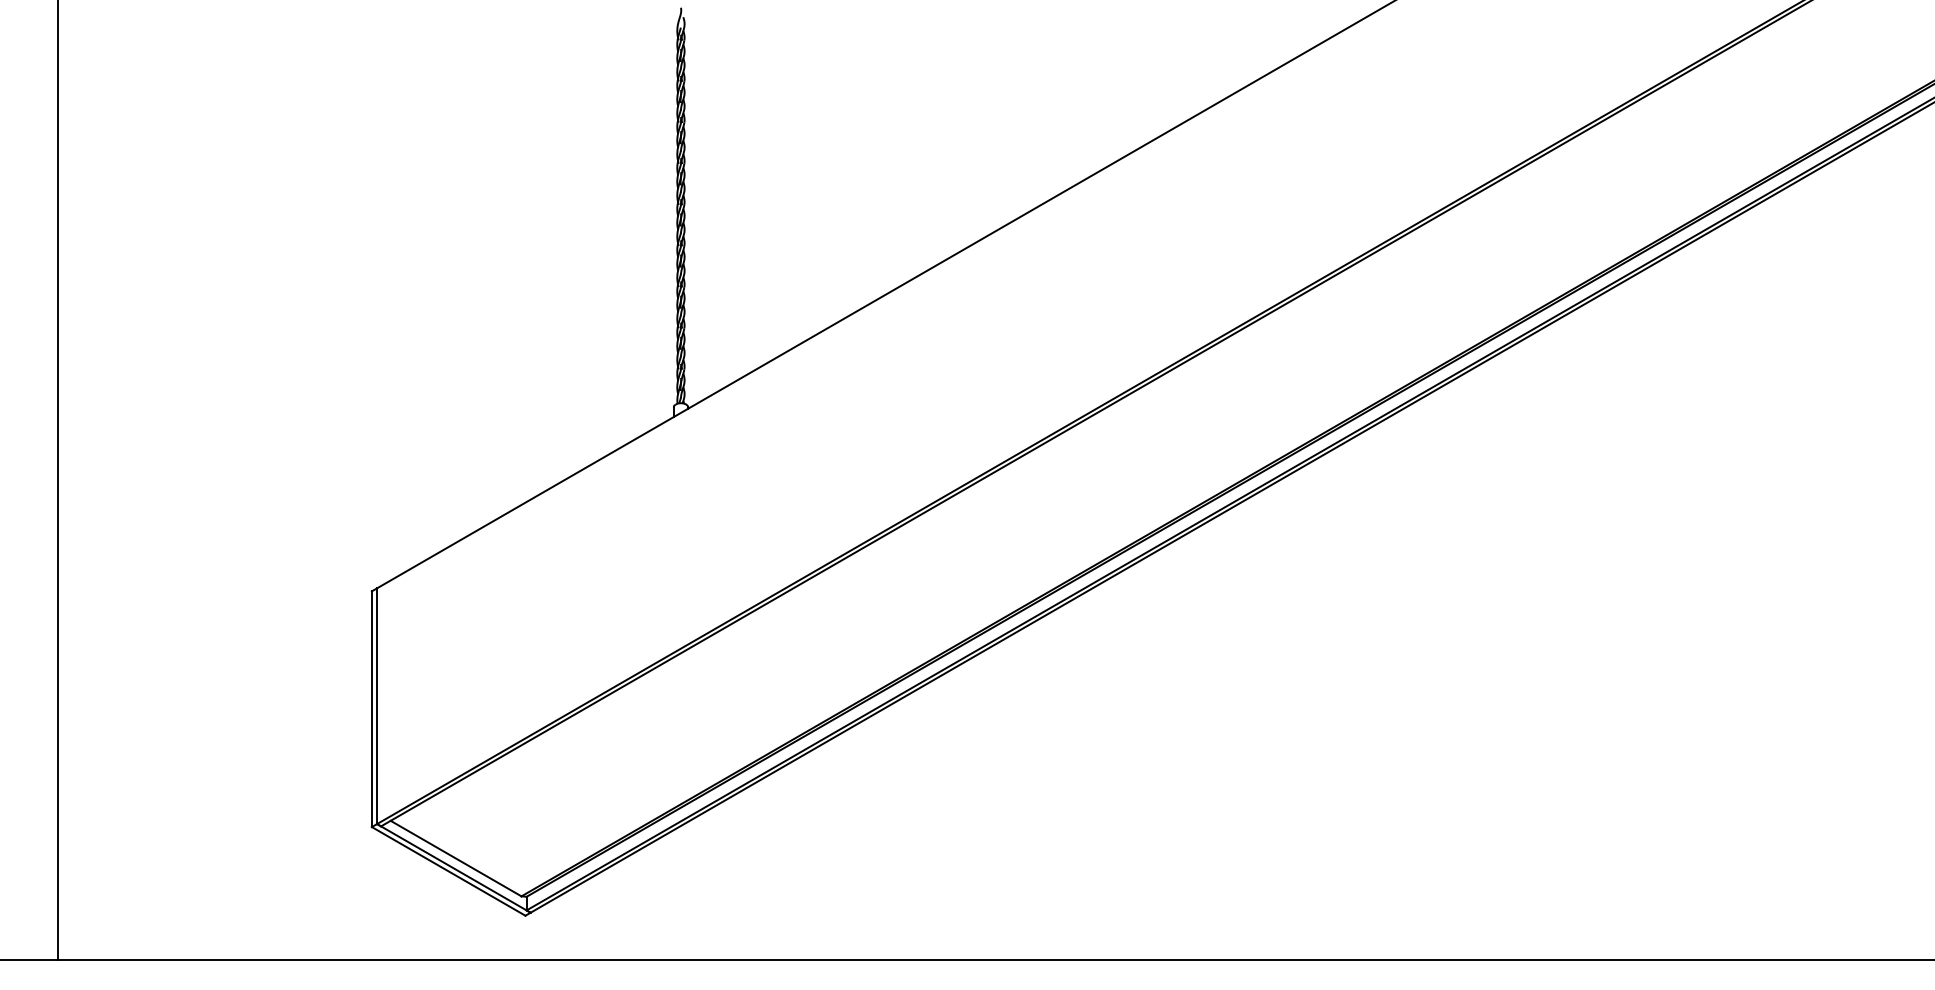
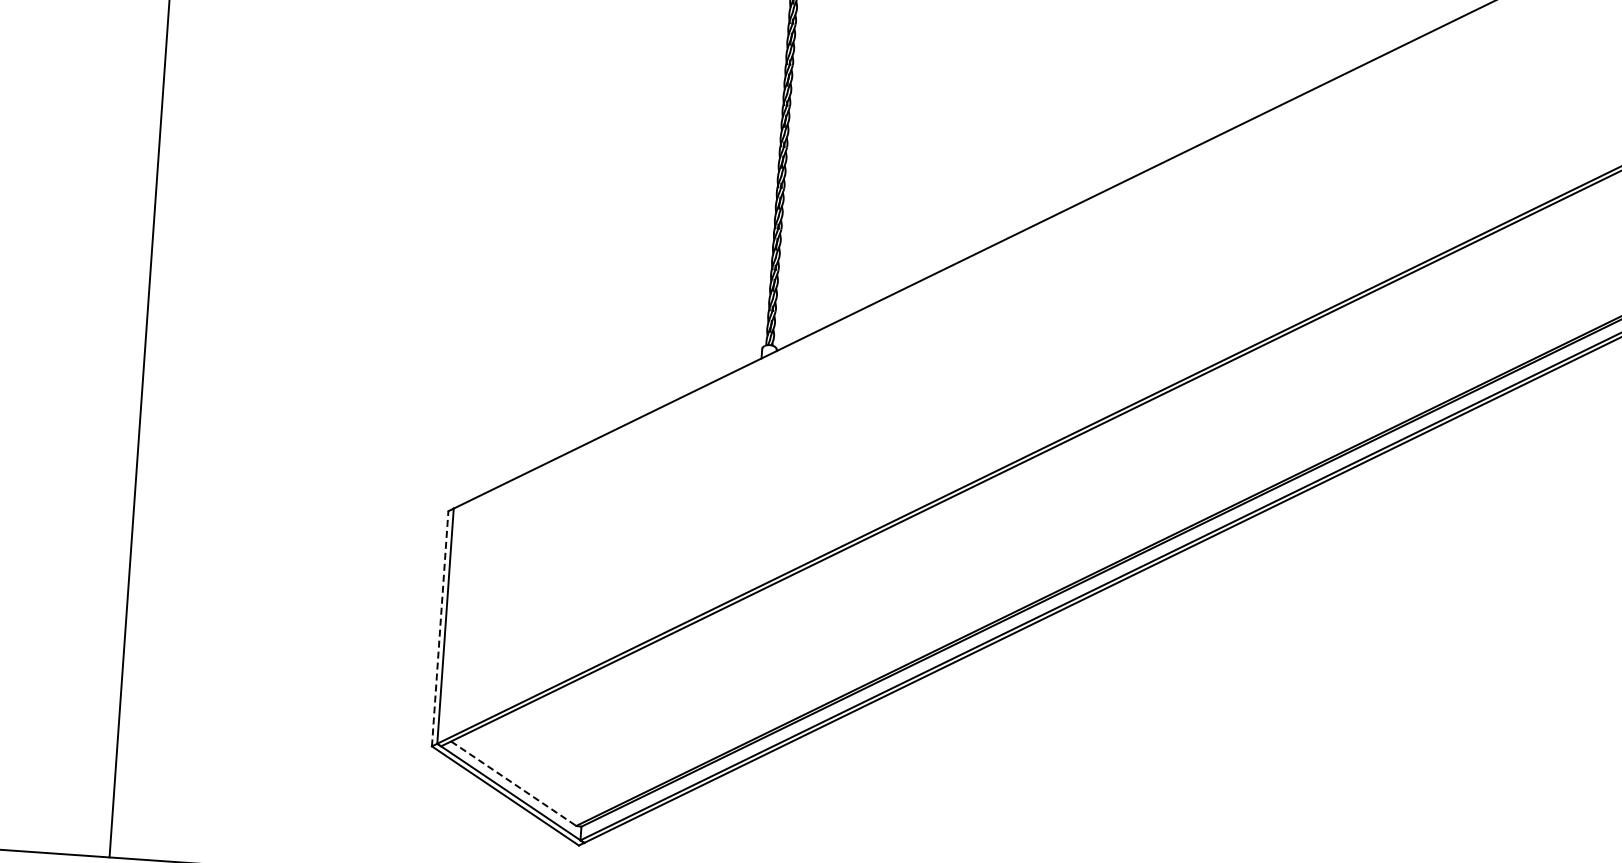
line: (371, 709) -> (439, 629), solid -> dashed
line: (456, 858) -> (514, 783), solid -> dashed

